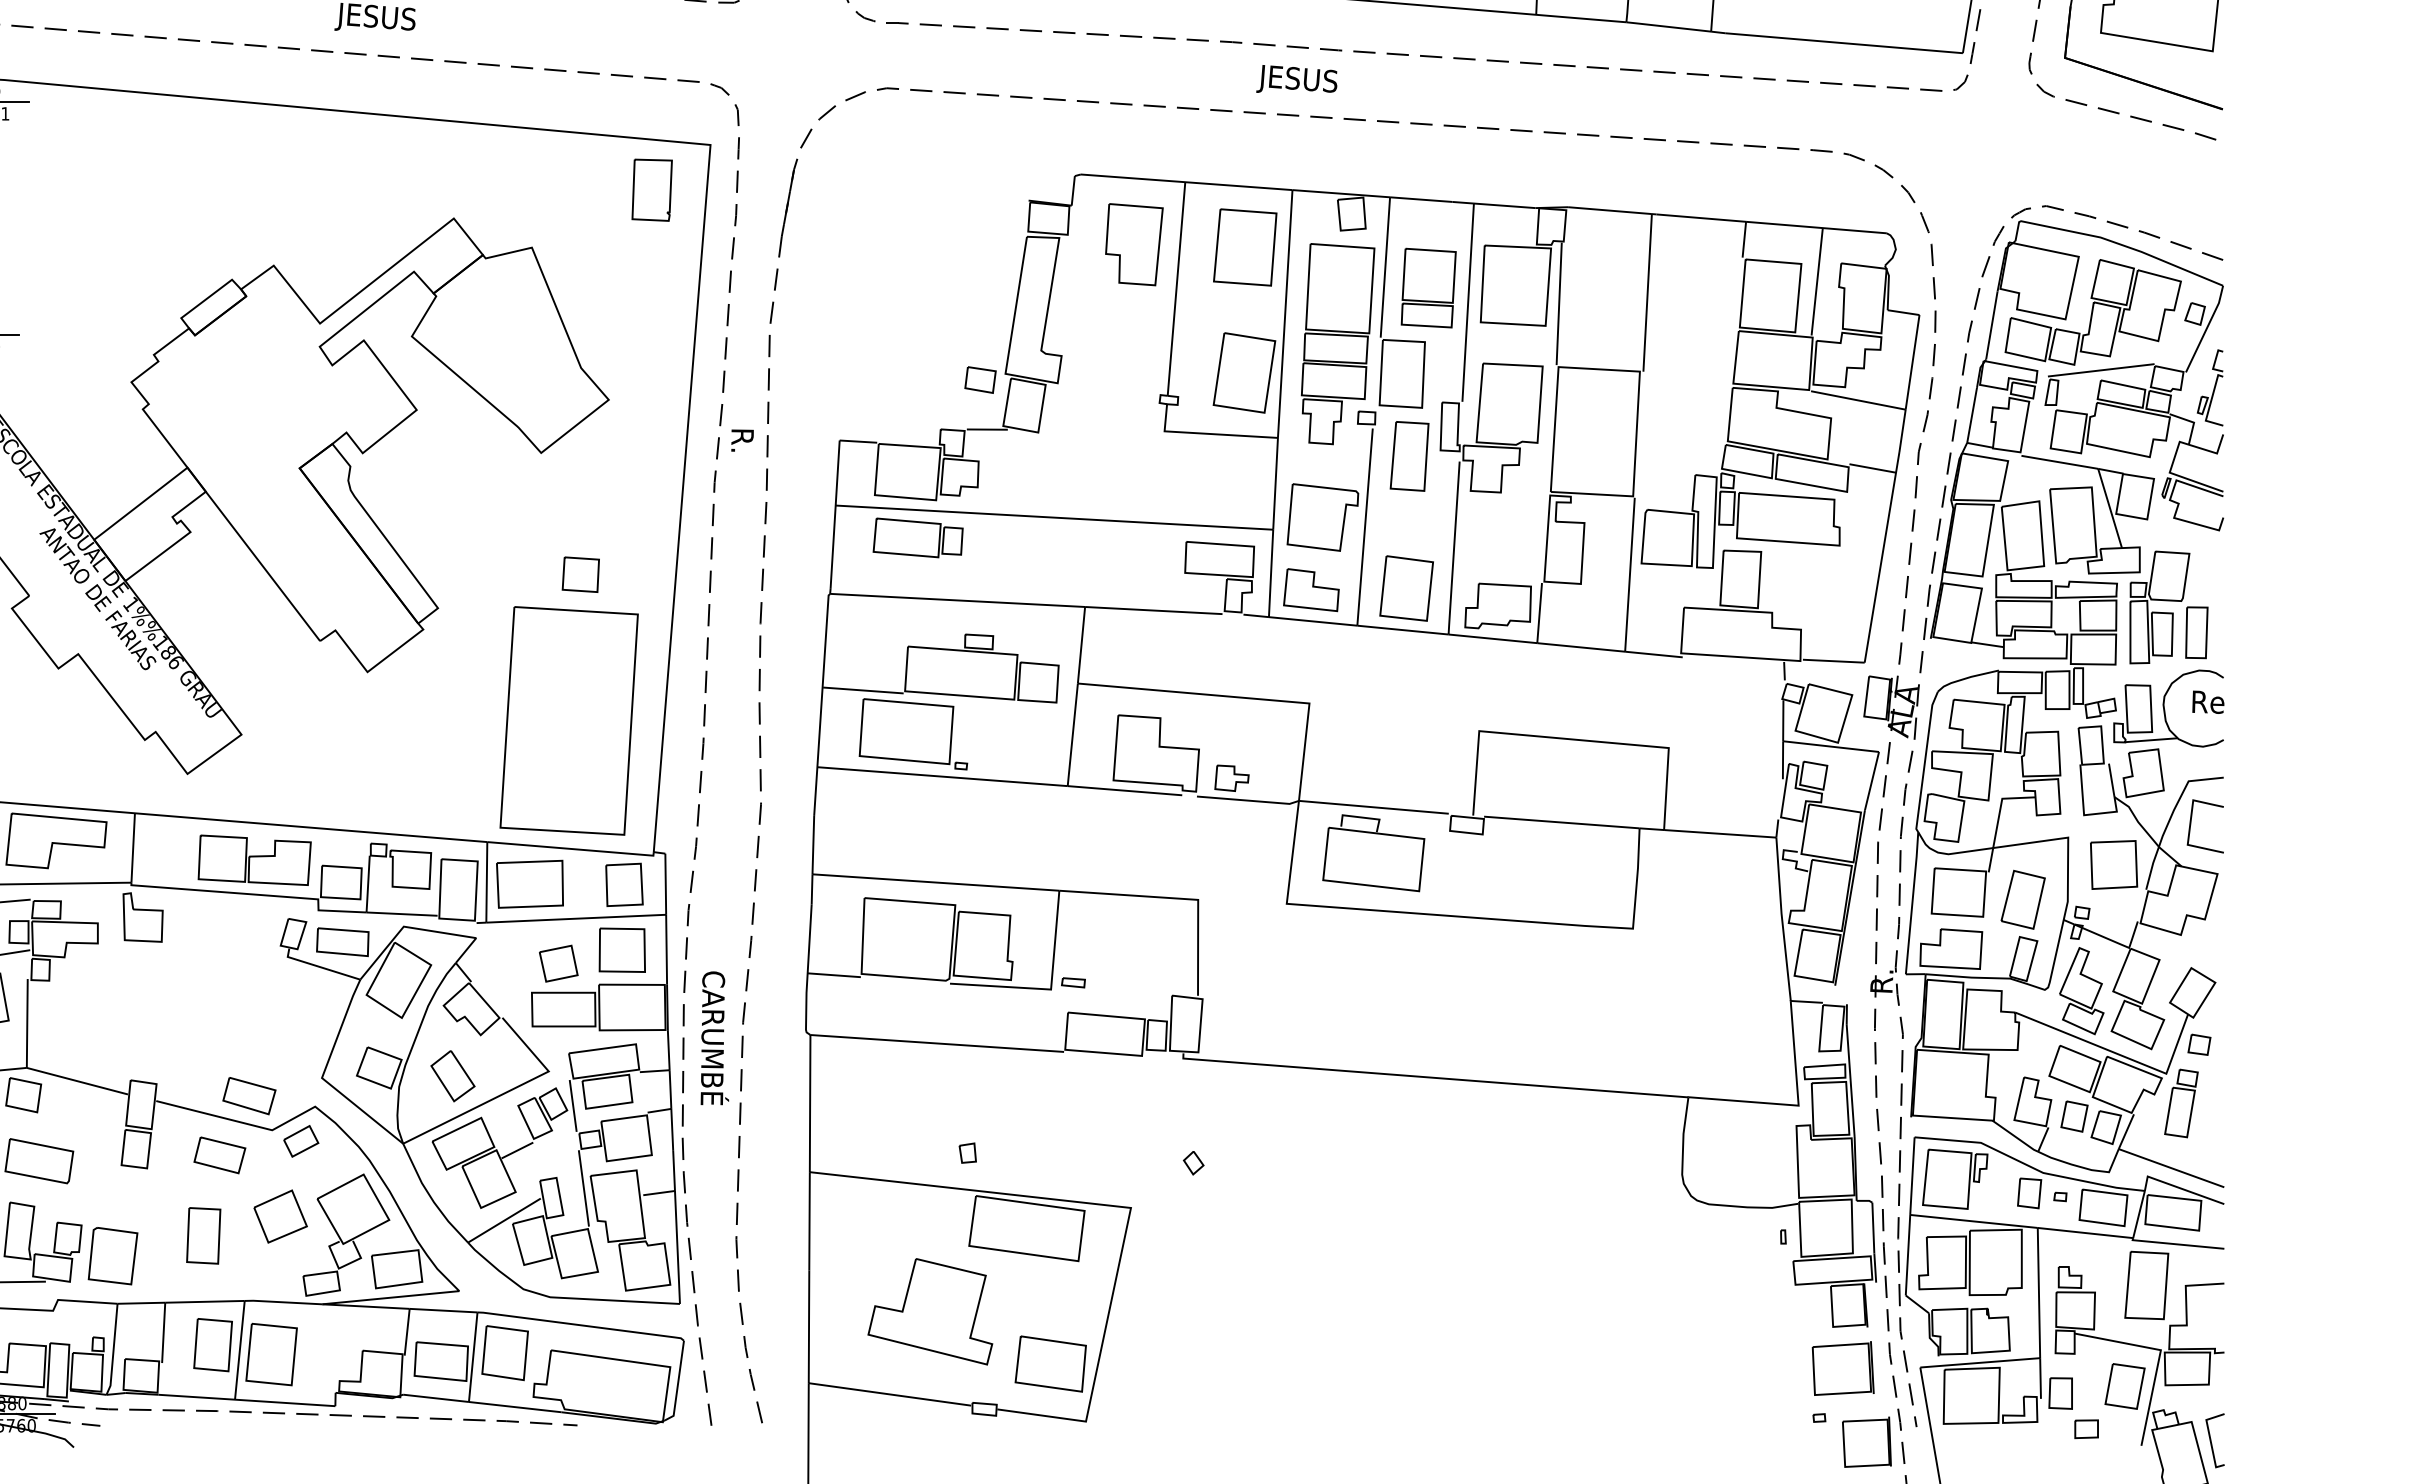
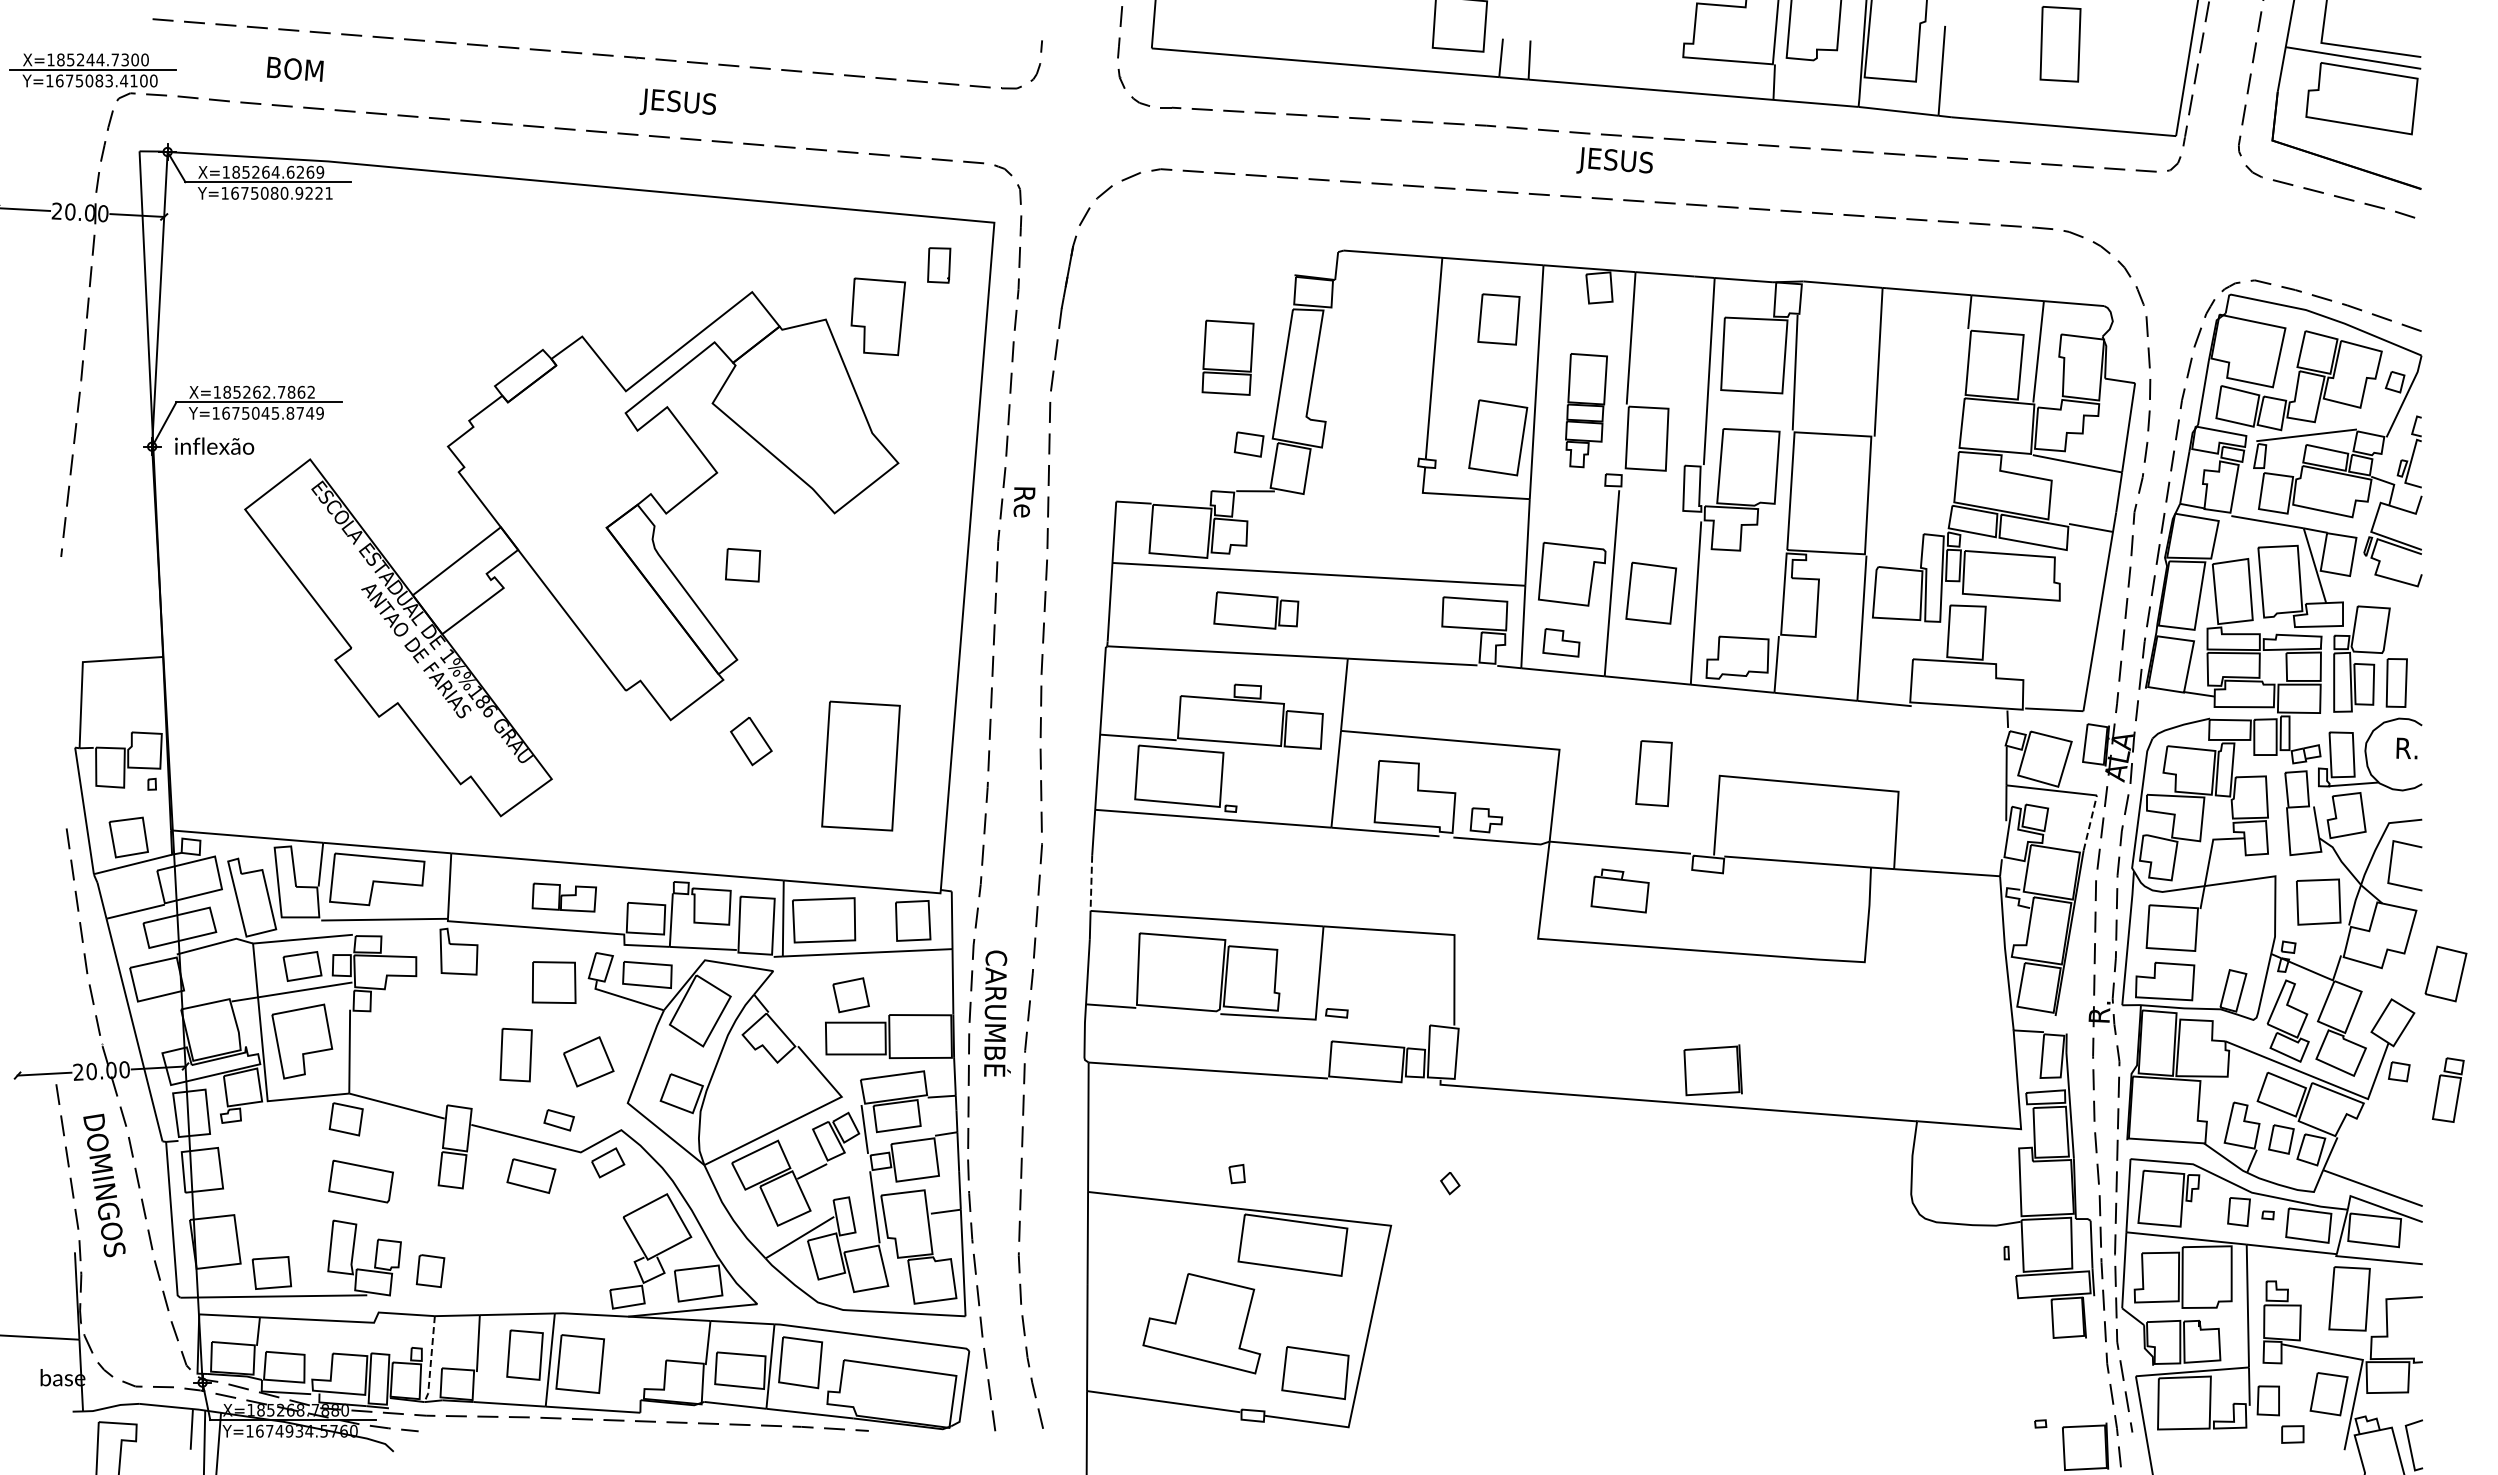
text: (1296, 79) -> (1614, 160), moved
part: (651, 190) -> (938, 265), size x0.6
part: (1133, 244) -> (877, 316), moved
part: (1244, 247) -> (1498, 319), size x0.7
part: (1428, 287) -> (1227, 357), moved
part: (1338, 343) -> (1586, 410), size x0.6
text: (742, 441) -> (1024, 502), R. -> Re
part: (1409, 456) -> (1653, 773), moved
part: (918, 537) -> (1256, 610), moved
part: (581, 575) -> (743, 565), moved
part: (1406, 587) -> (1651, 592), moved
part: (1311, 589) -> (1561, 642), size x0.7
text: (2208, 702) -> (2407, 748), Re -> R.
part: (568, 720) -> (860, 765), size x0.6
line: (1872, 780) -> (2090, 822), solid -> dashed
line: (813, 845) -> (1091, 883), solid -> dashed
part: (1373, 852) -> (1619, 890), size x0.6
part: (254, 860) -> (564, 897), size x0.6
part: (2022, 899) -> (2445, 973), moved
part: (621, 950) -> (553, 982), moved
text: (714, 1038) -> (997, 1013), moved
part: (453, 1076) -> (751, 741), moved
part: (248, 1096) -> (558, 1120), size x0.6
part: (2180, 1102) -> (2447, 1089), moved
part: (280, 1216) -> (588, 1061), moved
part: (203, 1235) -> (515, 1054), moved
part: (112, 1255) -> (430, 1270), size x0.6
line: (113, 1350) -> (431, 1360), solid -> dashed
part: (1842, 1368) -> (1712, 1070), moved

